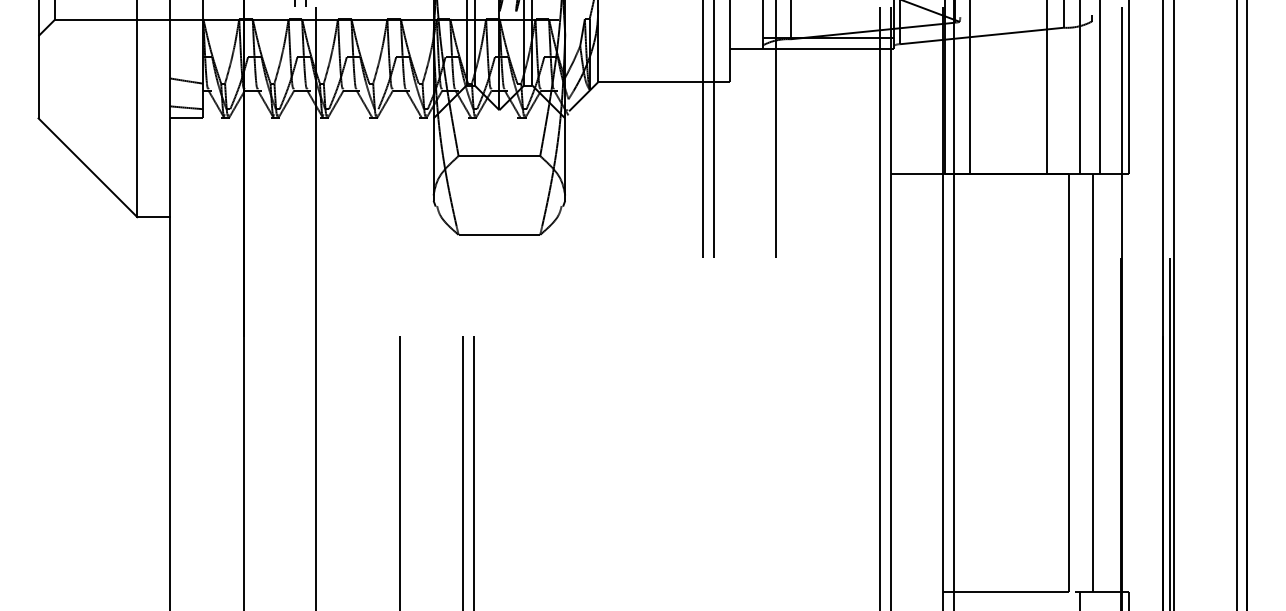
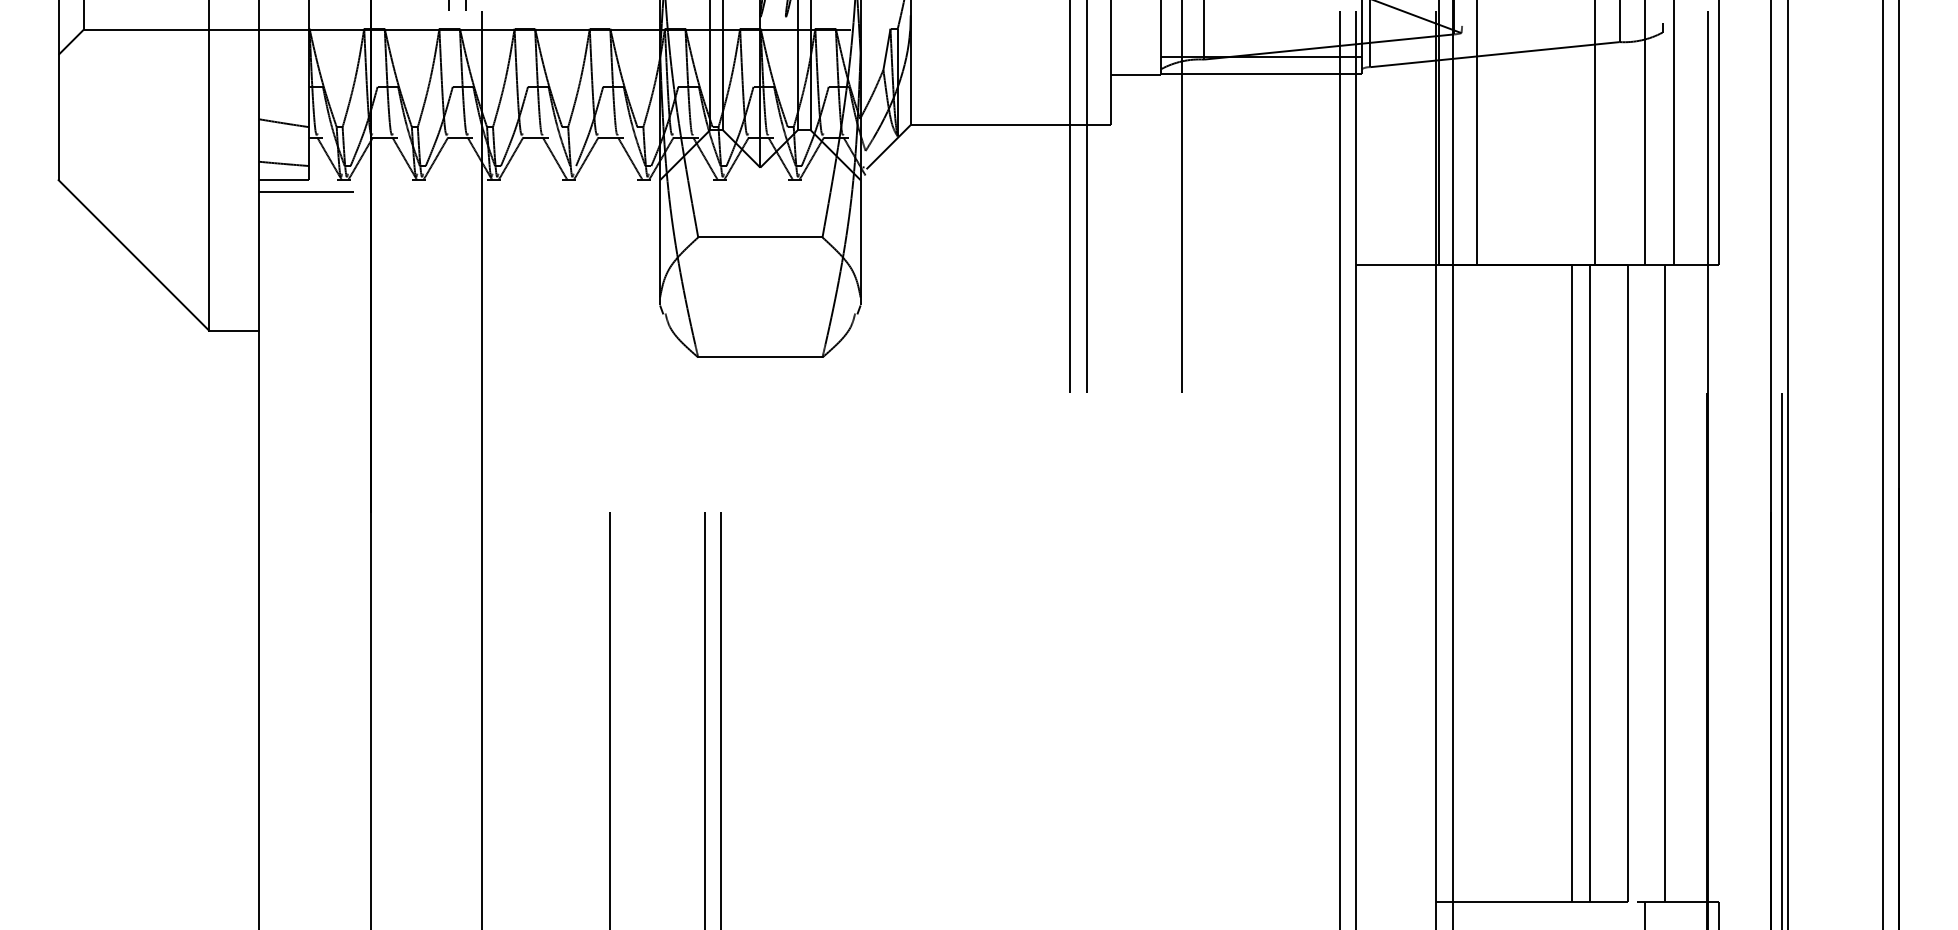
line: (201, 126) -> (306, 192), added
line: (1032, 383) -> (1572, 583), added
line: (1044, 383) -> (1590, 583), added

